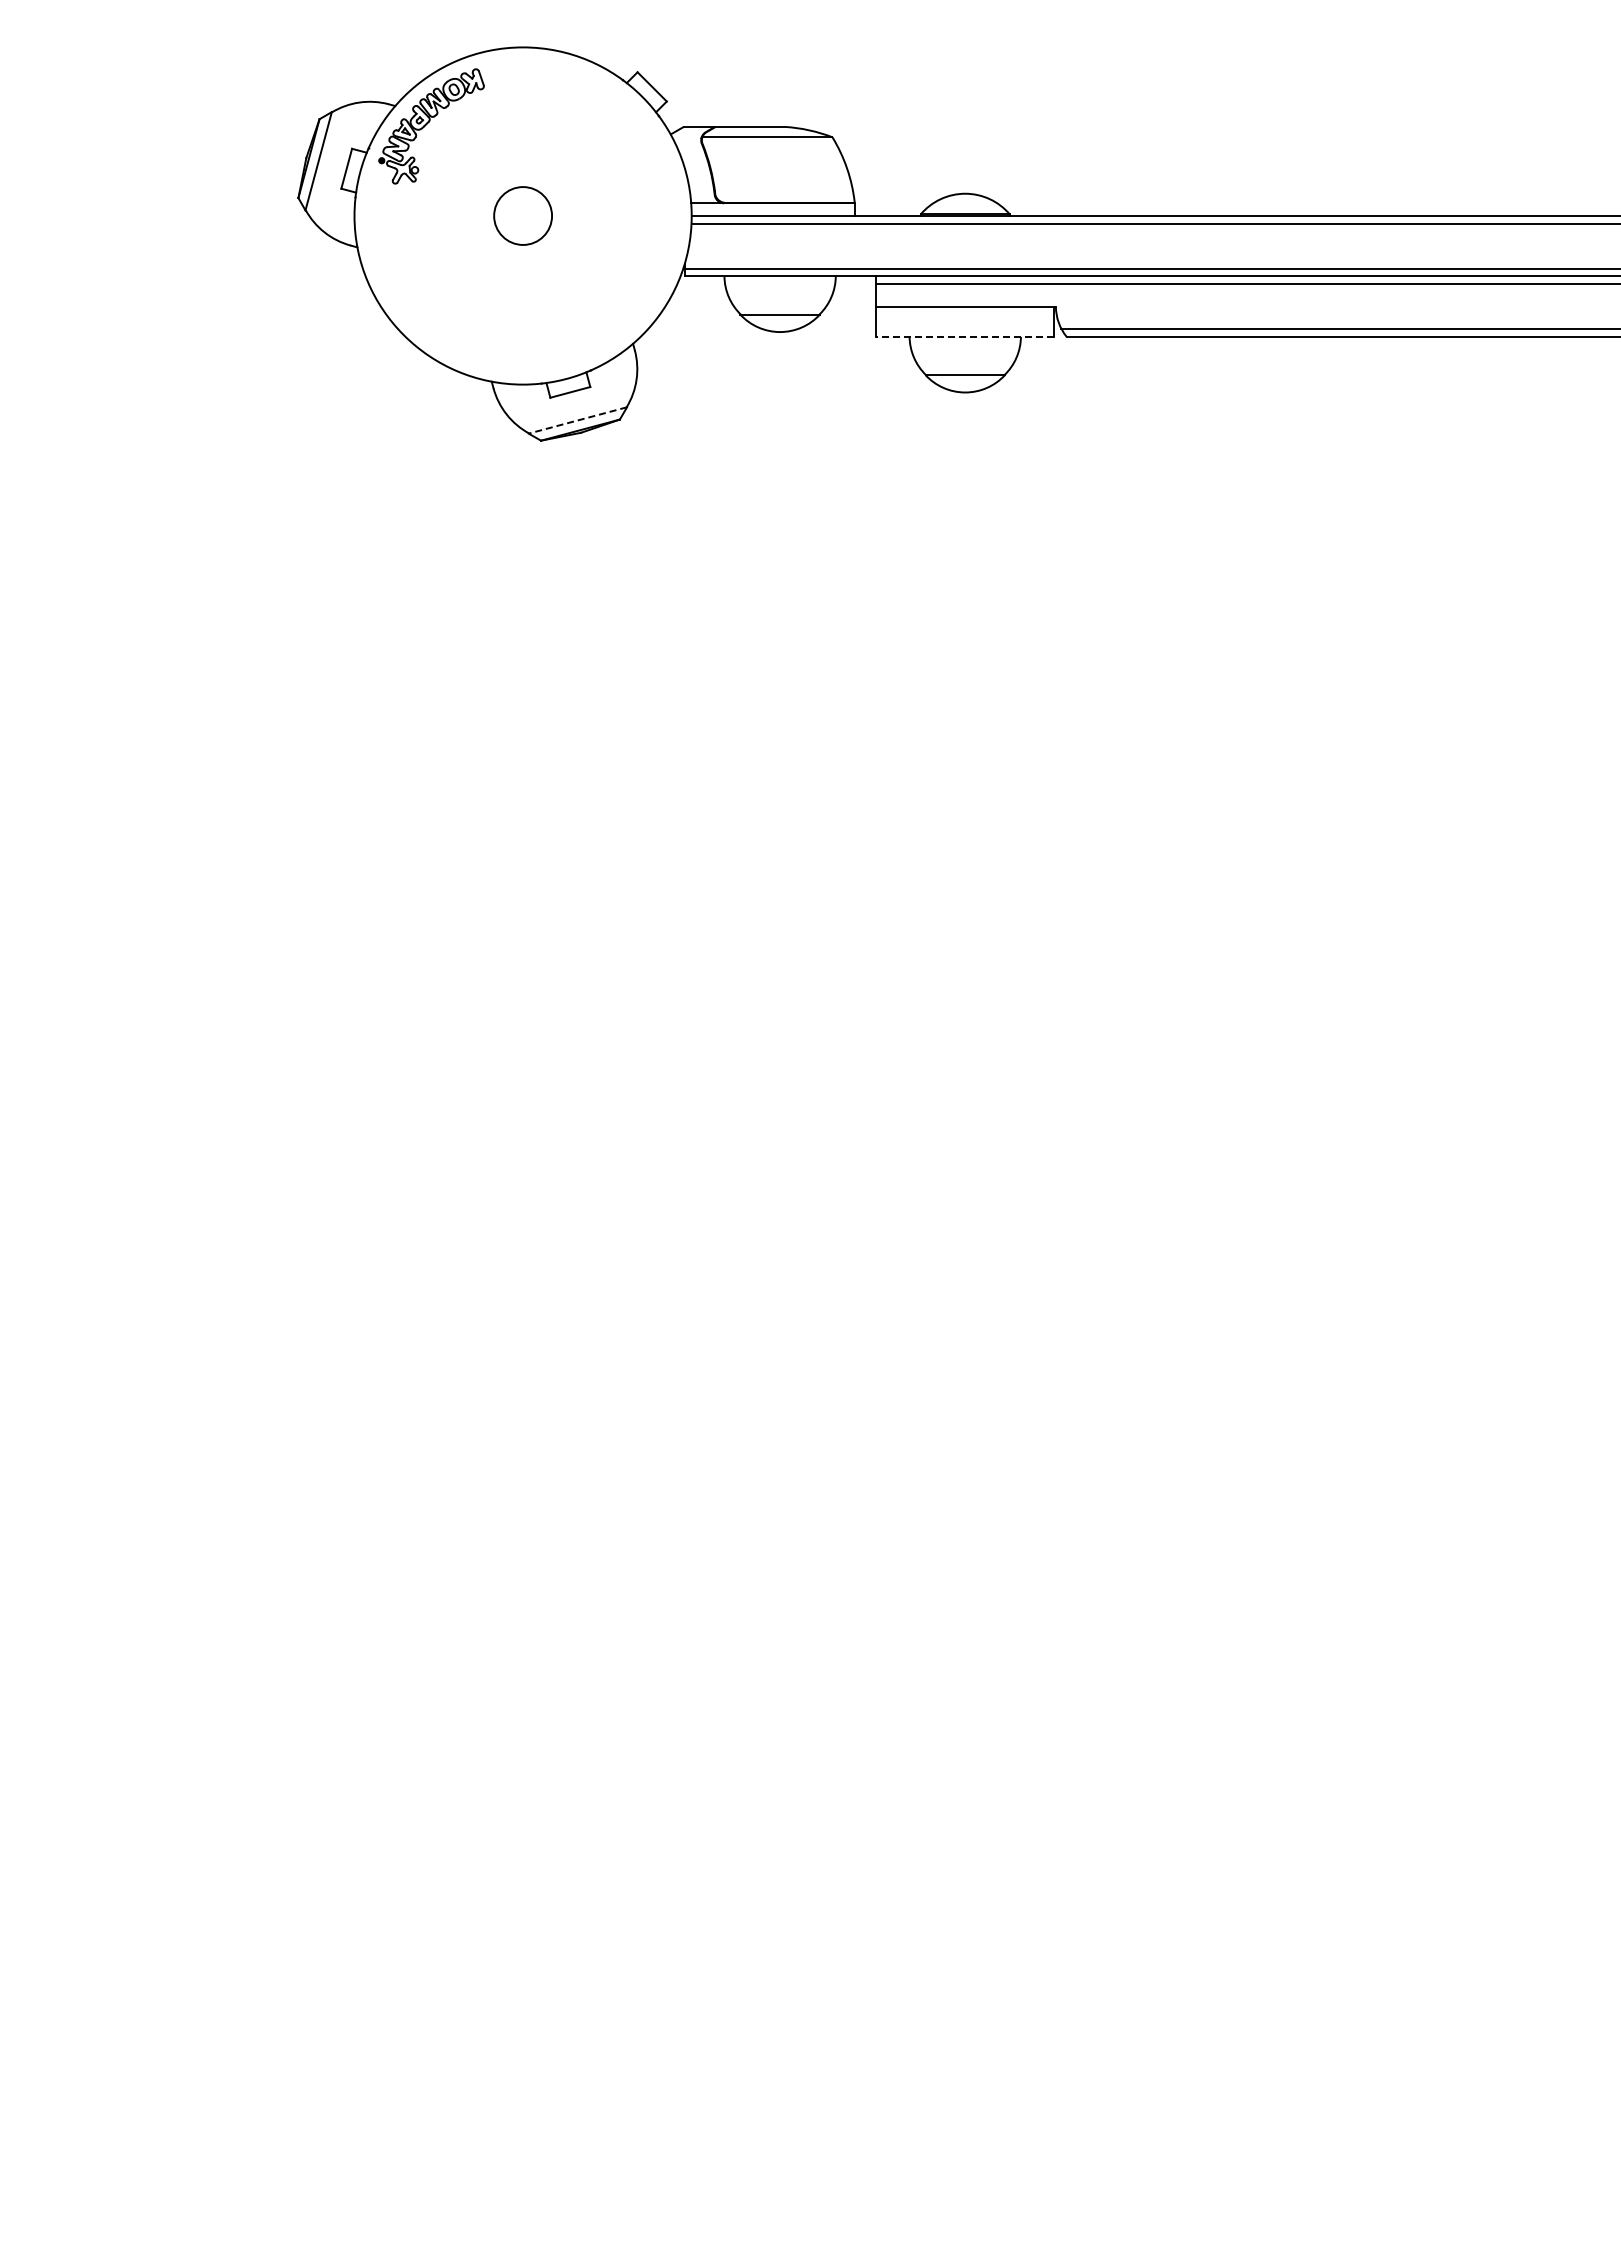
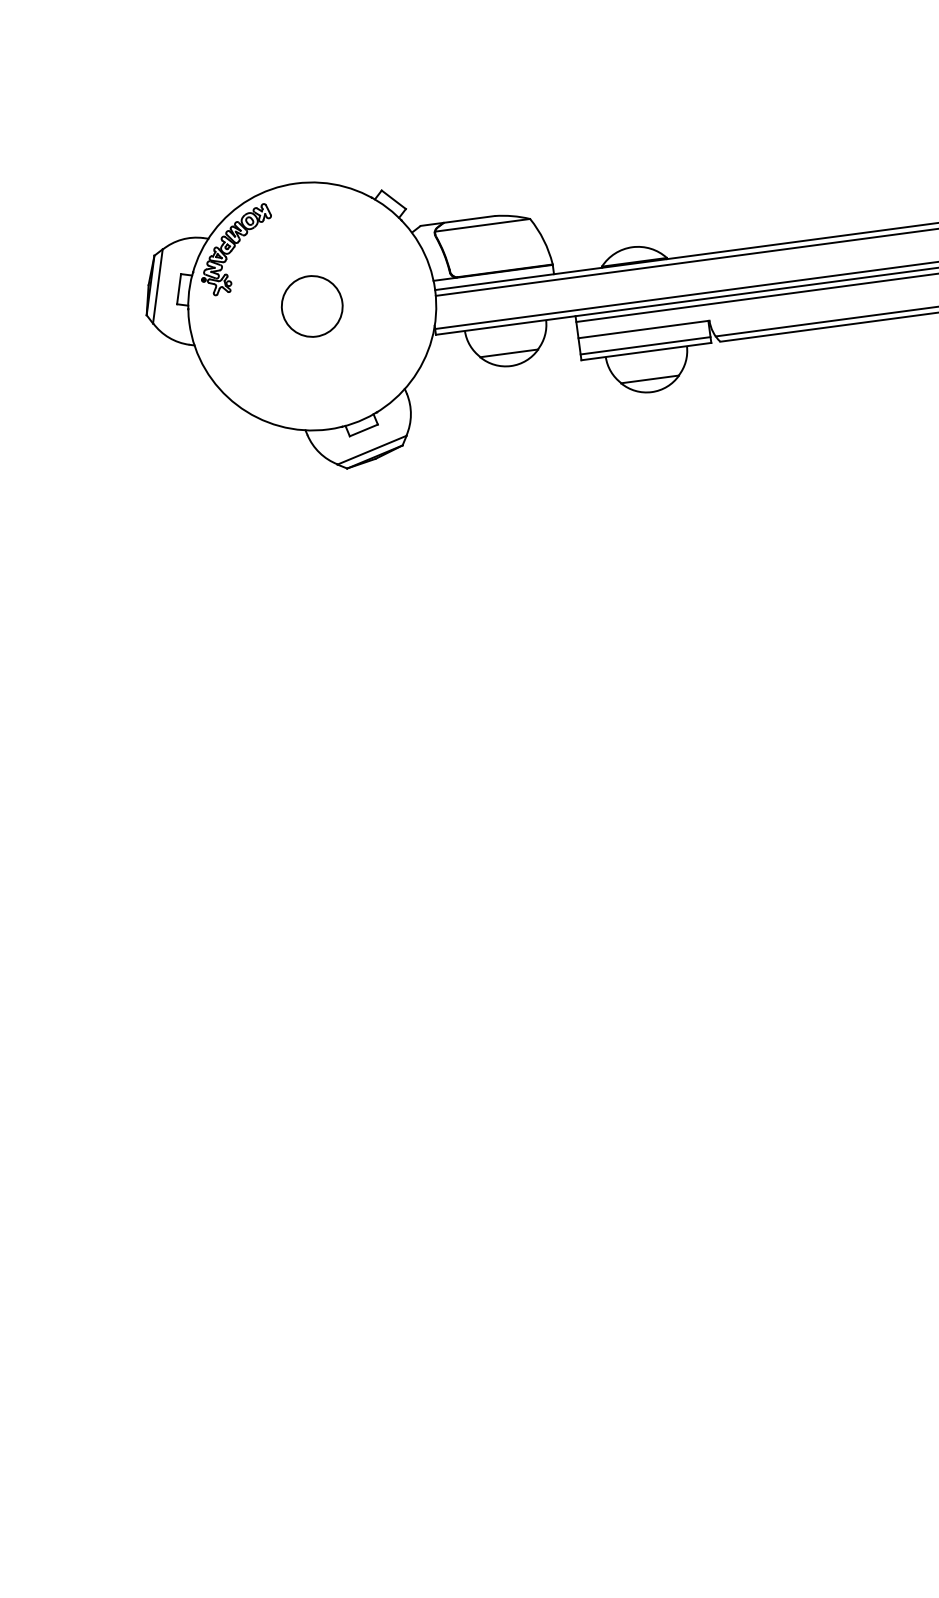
circle: (522, 215) -> (311, 306), size x1.43
line: (965, 328) -> (645, 345), added
line: (964, 336) -> (645, 351), dashed -> solid
line: (577, 420) -> (371, 450), dashed -> solid

